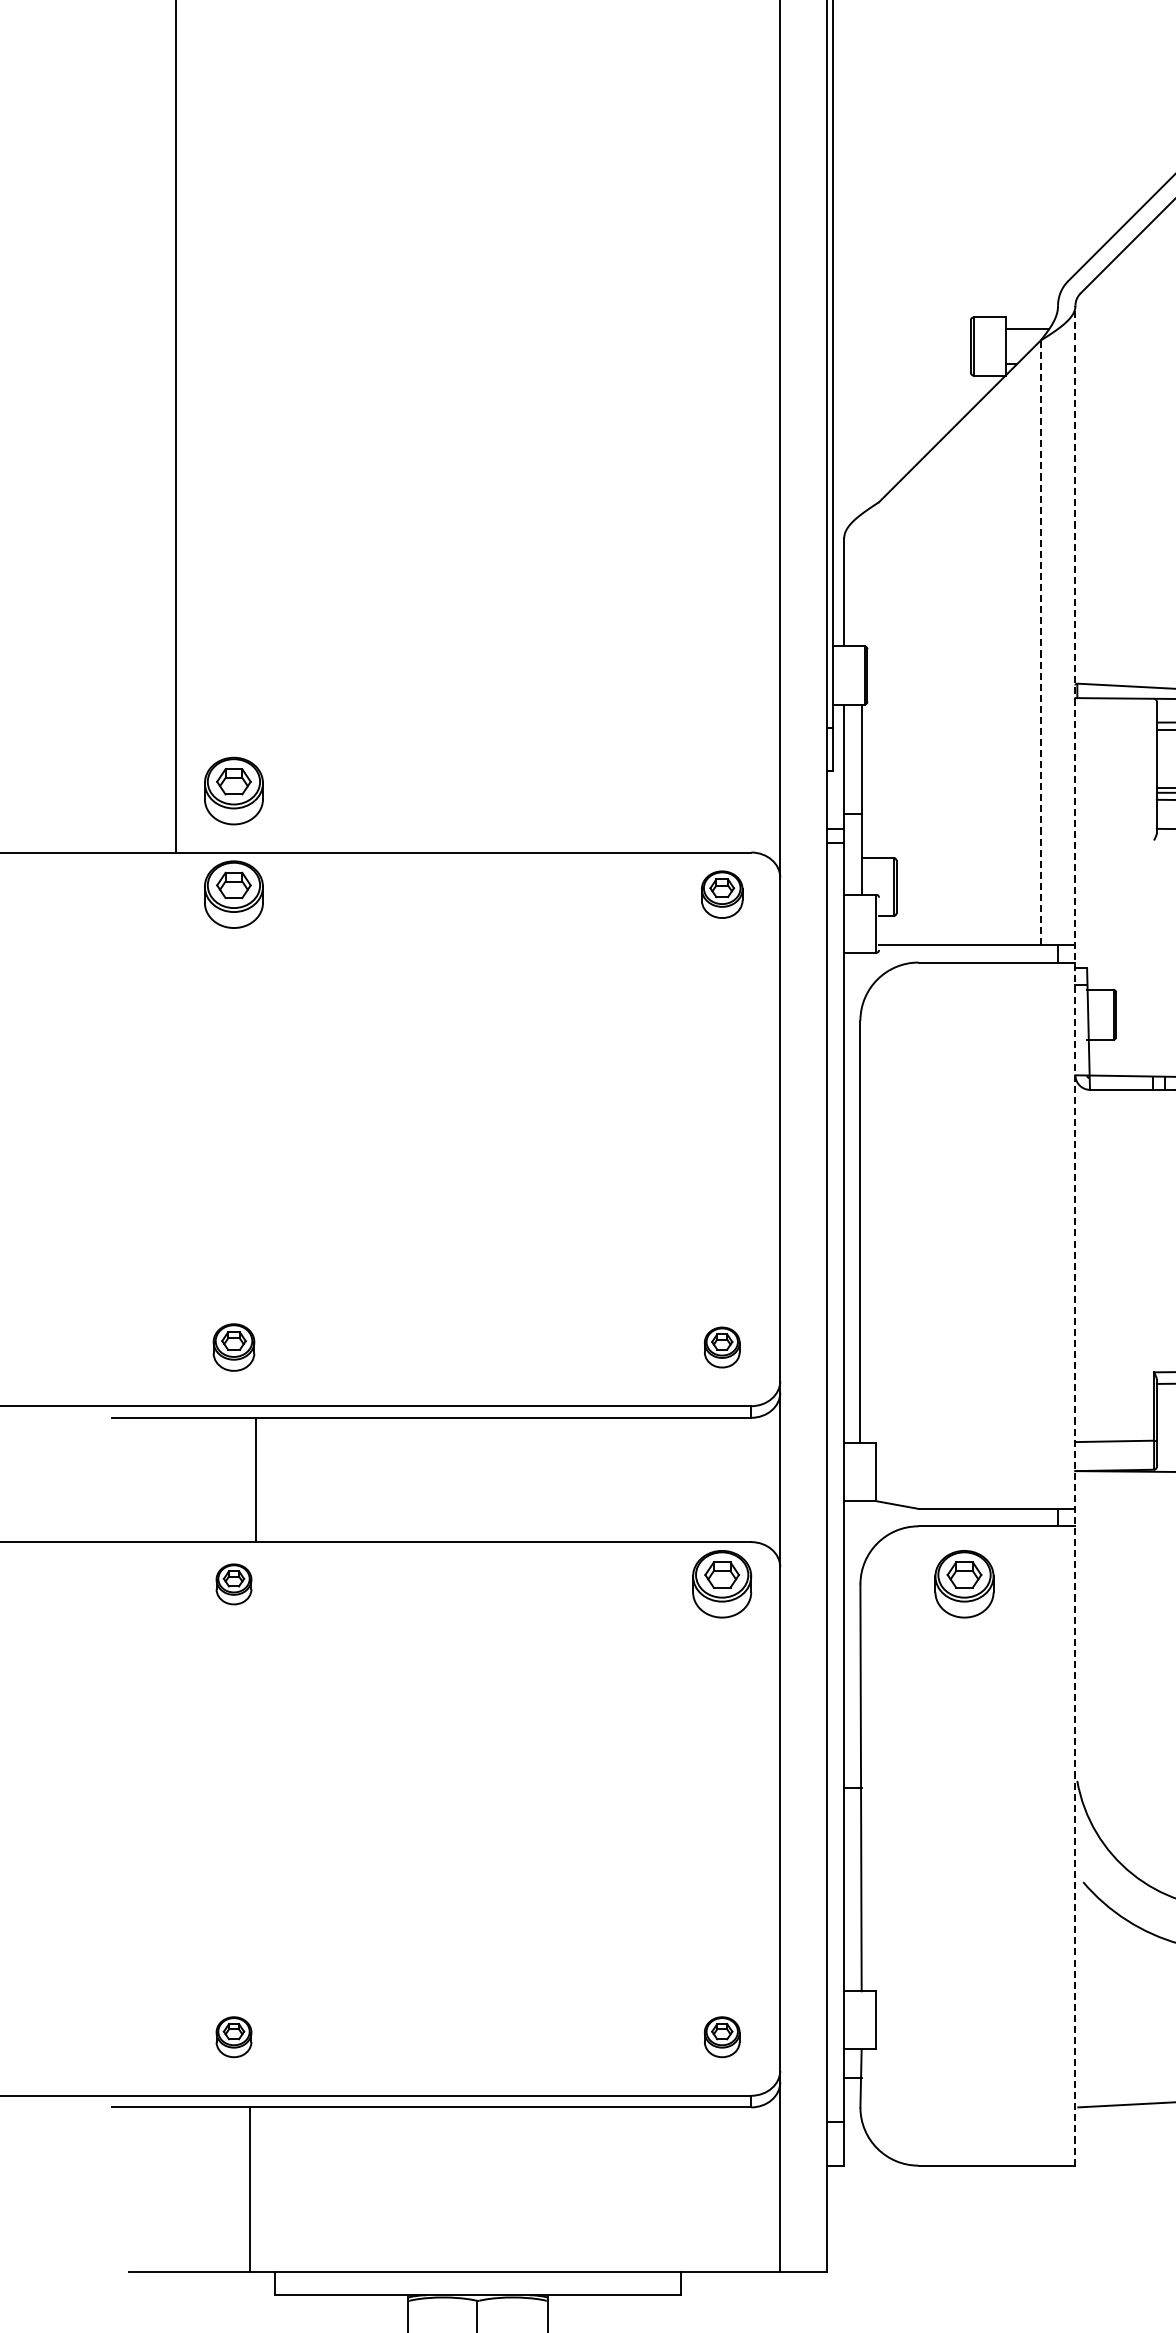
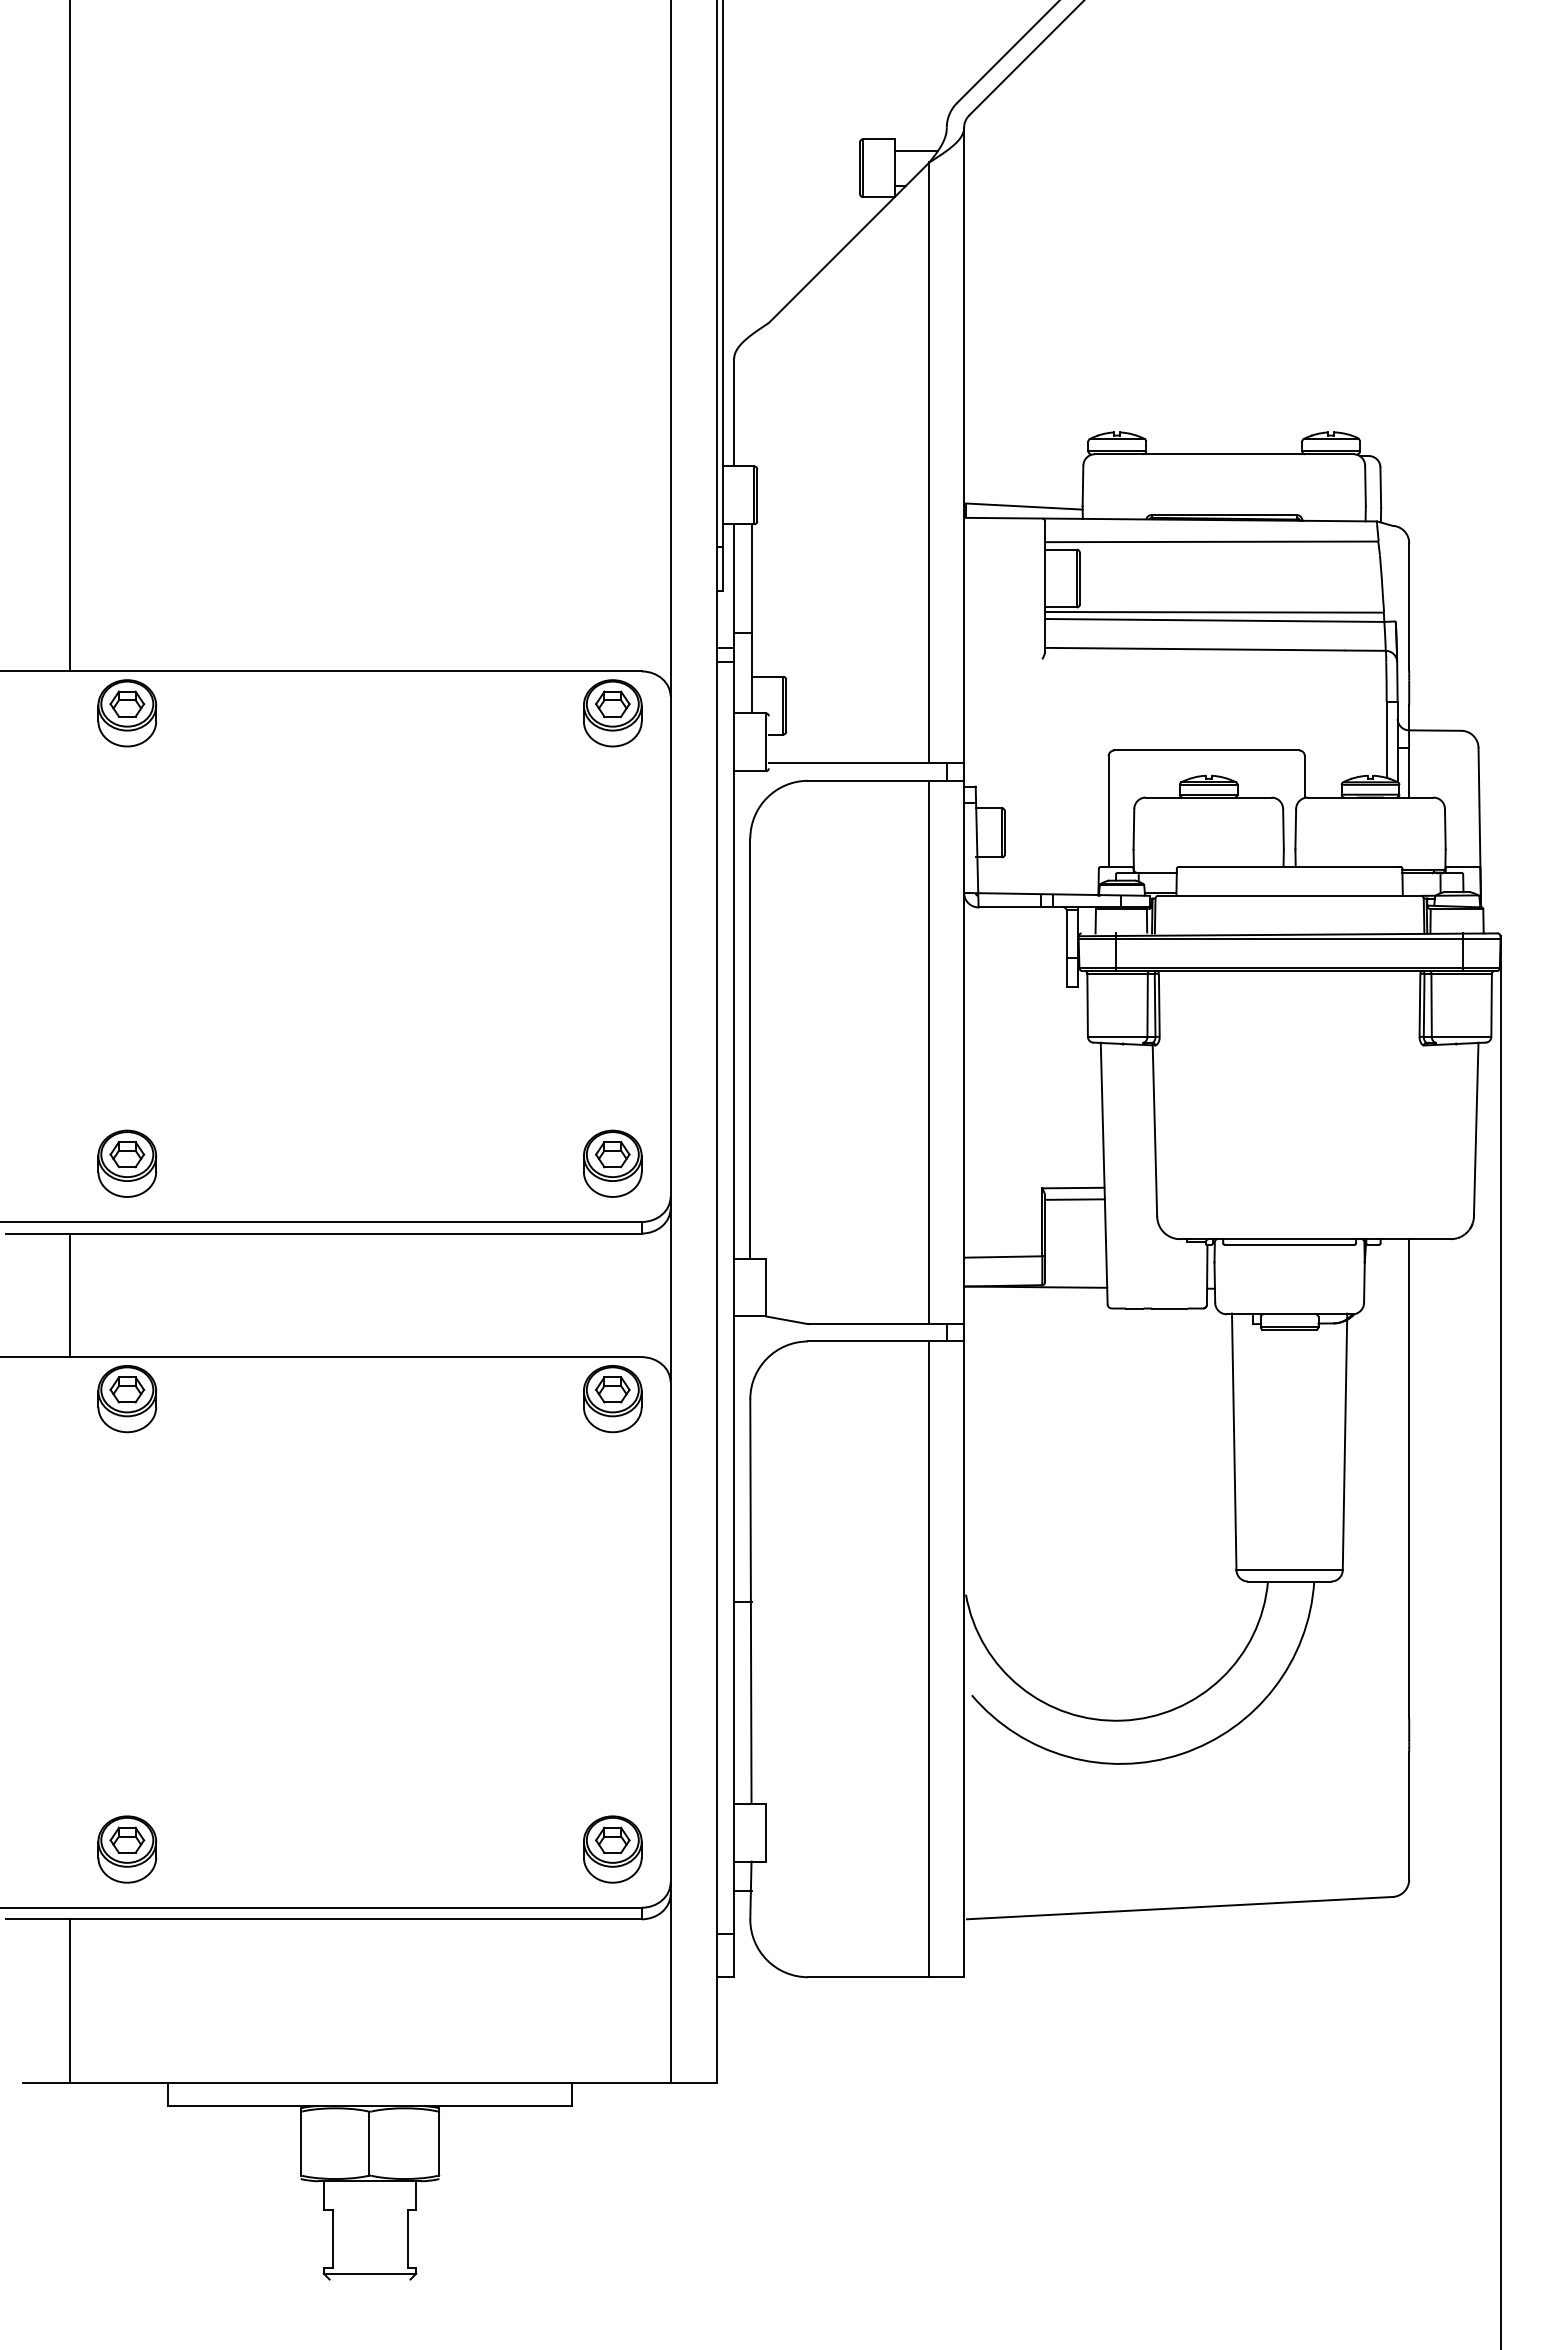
line: (1040, 642) -> (929, 462), dashed -> solid
part: (234, 791) -> (127, 610), removed
part: (721, 894) -> (612, 713), size x1.43
line: (1040, 1235) -> (929, 1052), added
line: (1075, 1235) -> (964, 1052), dashed -> solid
part: (234, 1347) -> (127, 1163), size x1.43
part: (721, 1347) -> (612, 1163), size x1.67
line: (256, 1480) -> (69, 1295), moved
part: (234, 1584) -> (127, 1399), size x1.67
part: (964, 1584) -> (853, 1399), removed
line: (1040, 1846) -> (929, 1659), added
part: (234, 2037) -> (127, 1849), size x1.67
part: (721, 2037) -> (612, 1849), size x1.67
line: (250, 2189) -> (69, 2000), moved

